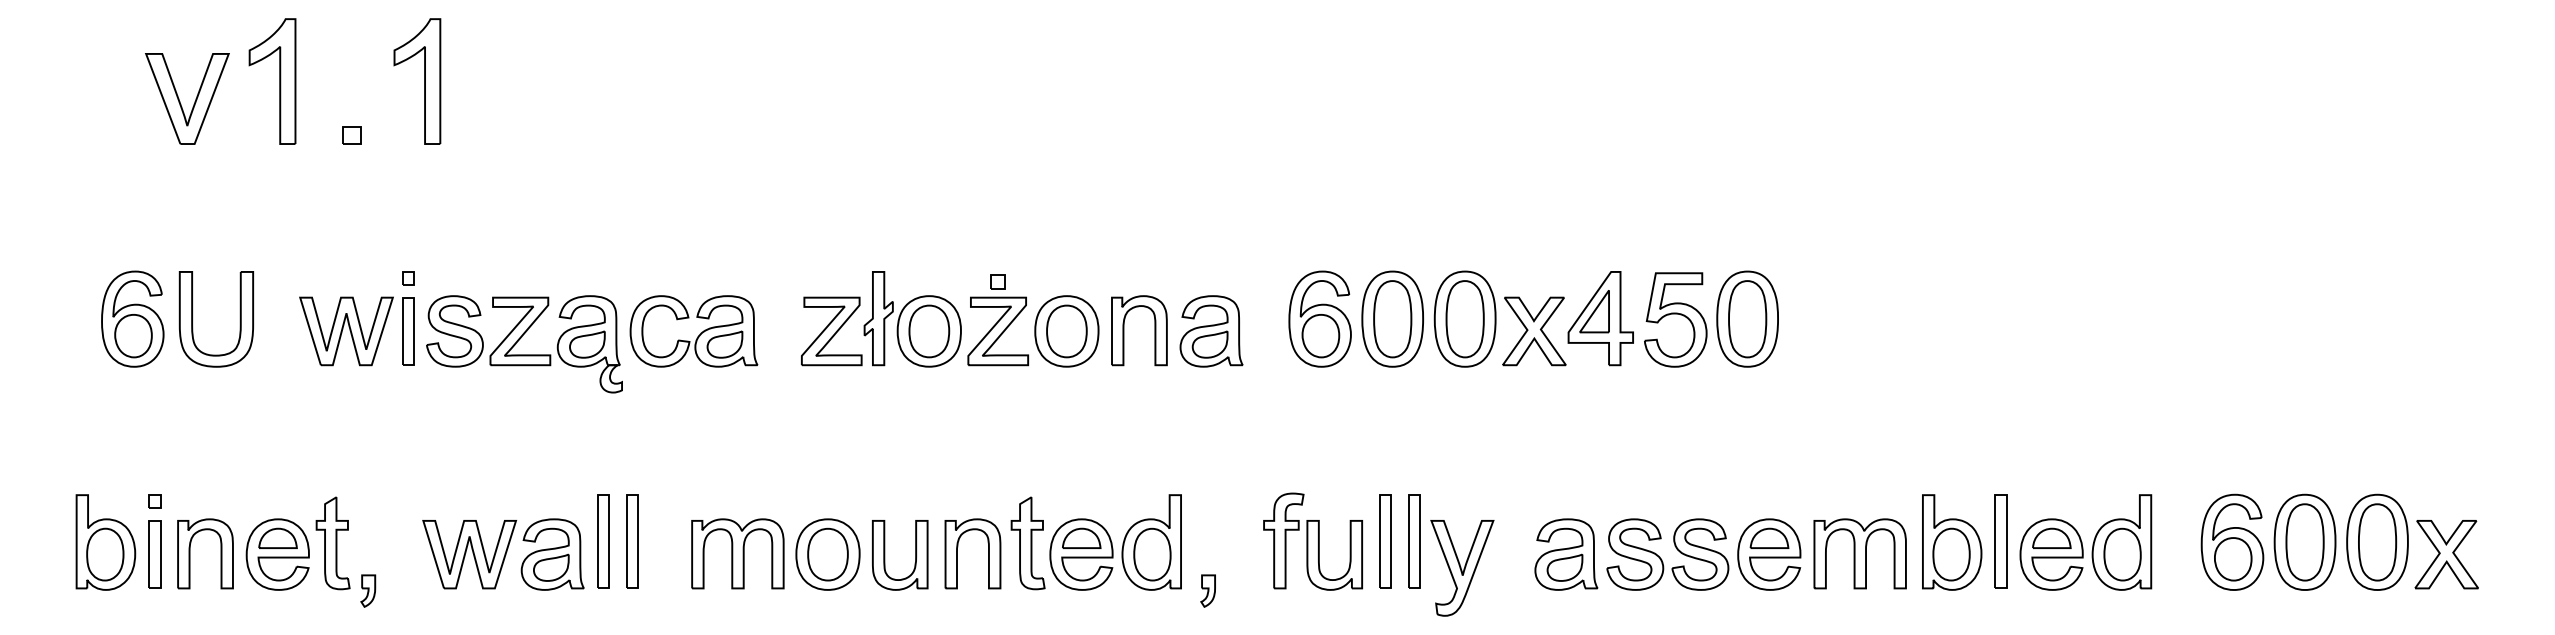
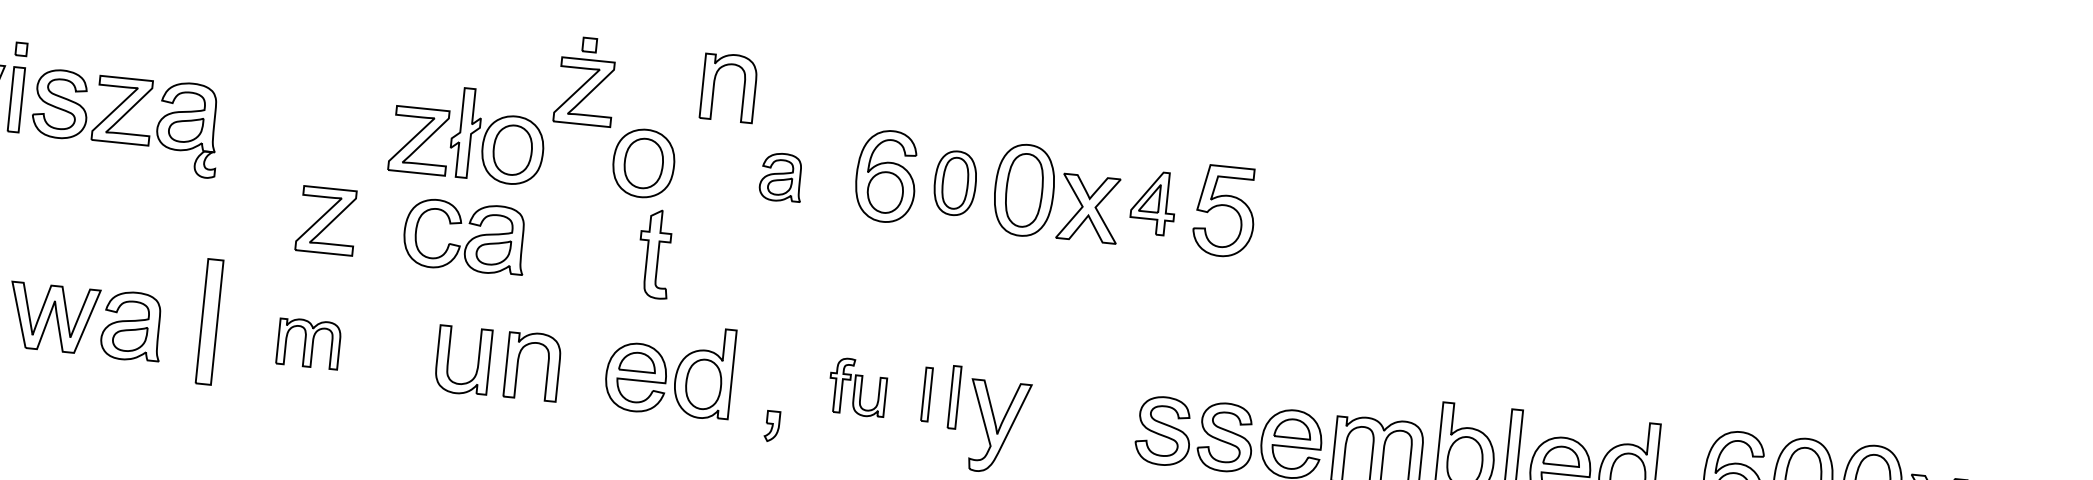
part: (1392, 318) -> (955, 182), size x0.7
part: (1600, 318) -> (1153, 202), size x0.7
part: (1747, 318) -> (1293, 217), removed
part: (998, 320) -> (586, 81), moved
part: (1124, 330) -> (714, 86), moved
part: (1211, 331) -> (781, 177), size x0.7
part: (698, 335) -> (469, 241), moved
part: (743, 424) -> (326, 220), added
part: (603, 541) -> (182, 318), removed
part: (632, 541) -> (209, 321), size x1.4
part: (1312, 541) -> (857, 387), size x0.6
part: (1385, 541) -> (926, 394), size x0.6
part: (1414, 541) -> (954, 397), size x0.7
part: (1027, 543) -> (654, 254), moved
part: (737, 553) -> (308, 343), size x0.7
part: (827, 554) -> (394, 352), removed
part: (1566, 554) -> (1098, 424), removed
part: (1207, 590) -> (771, 425), moved

